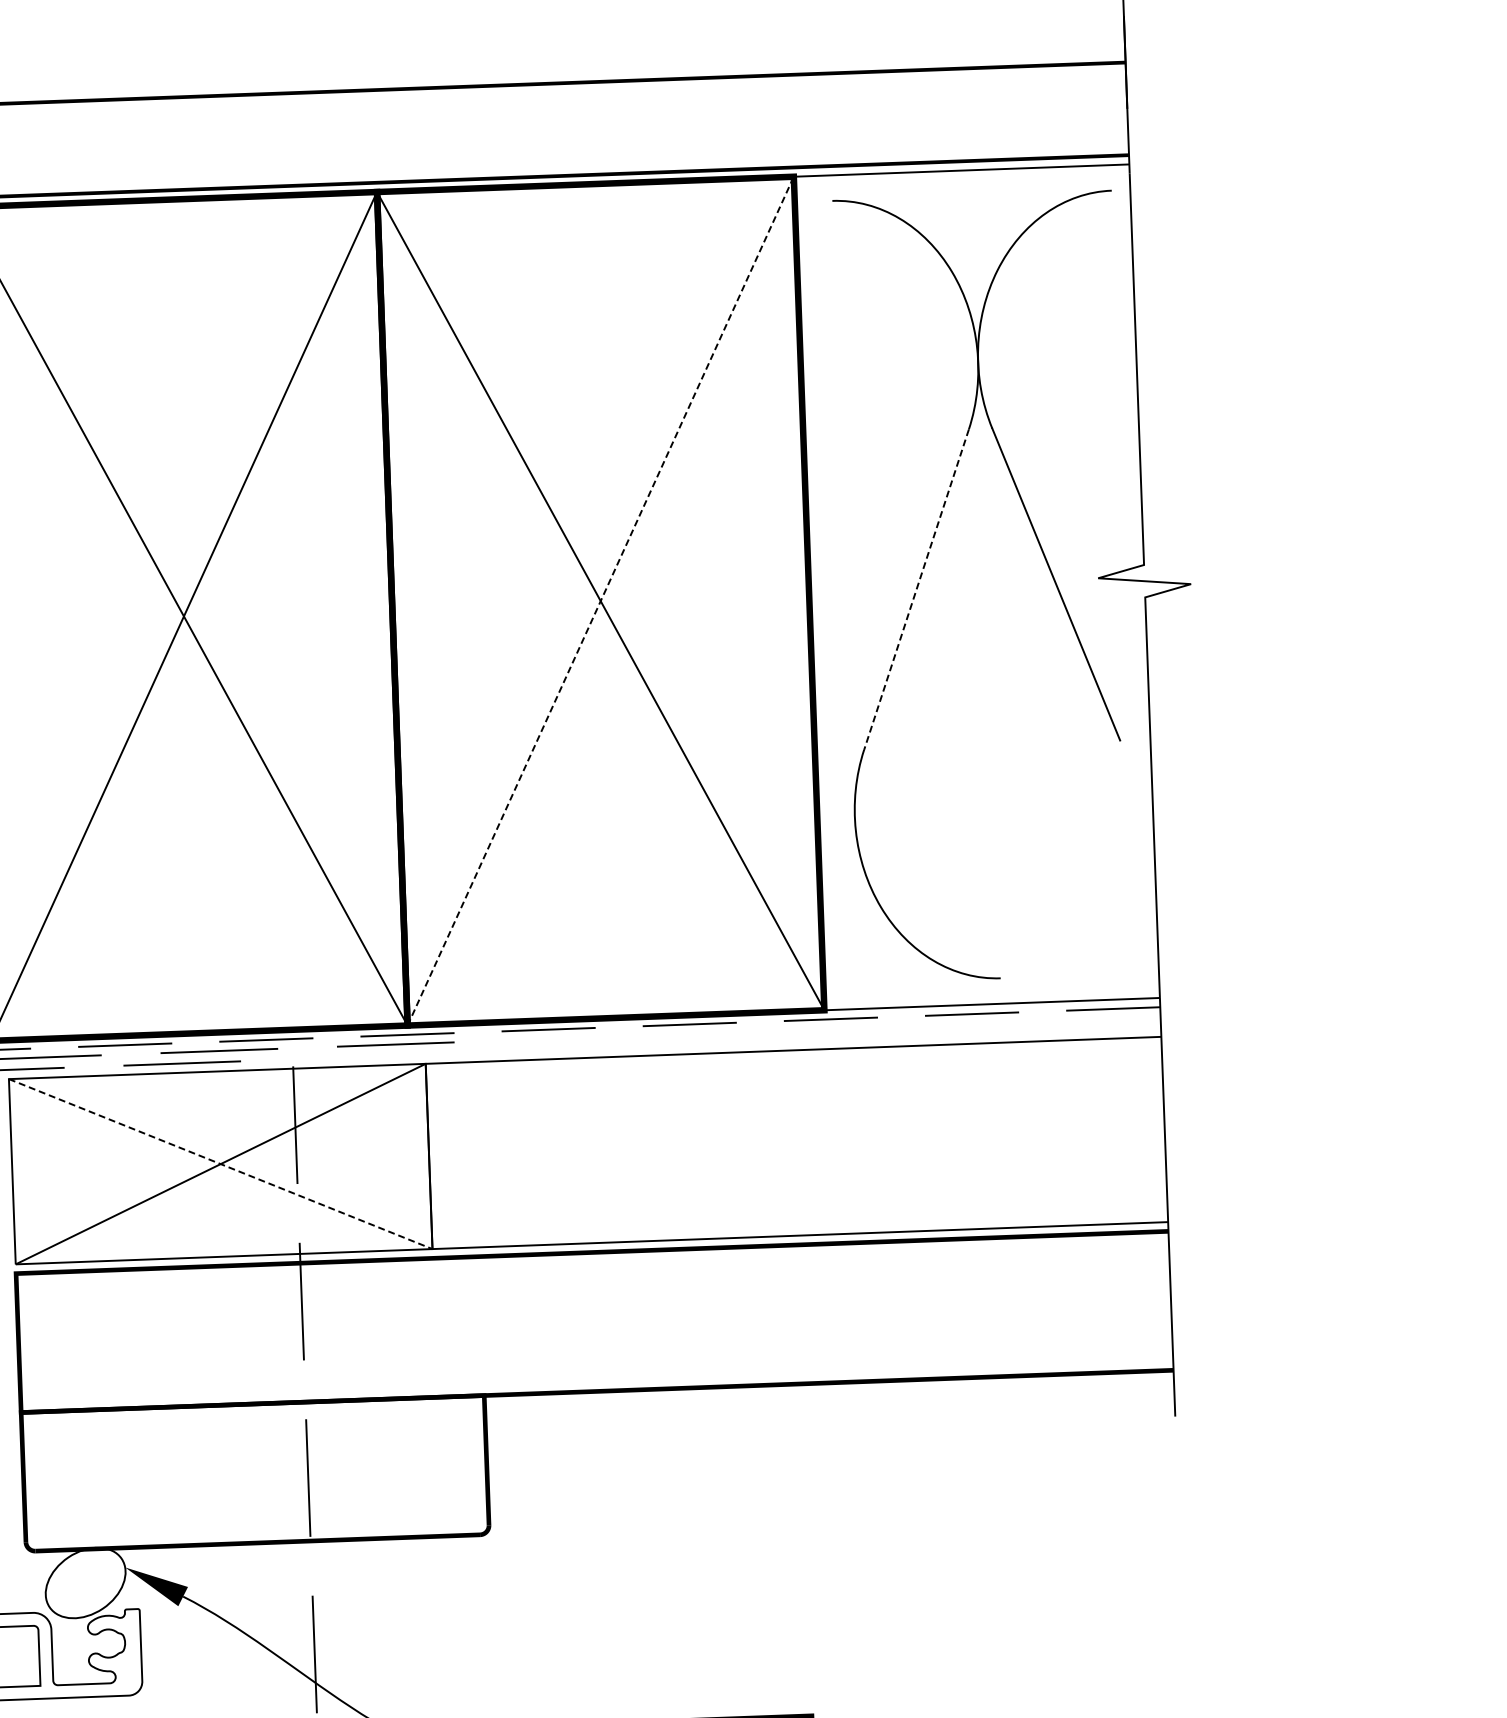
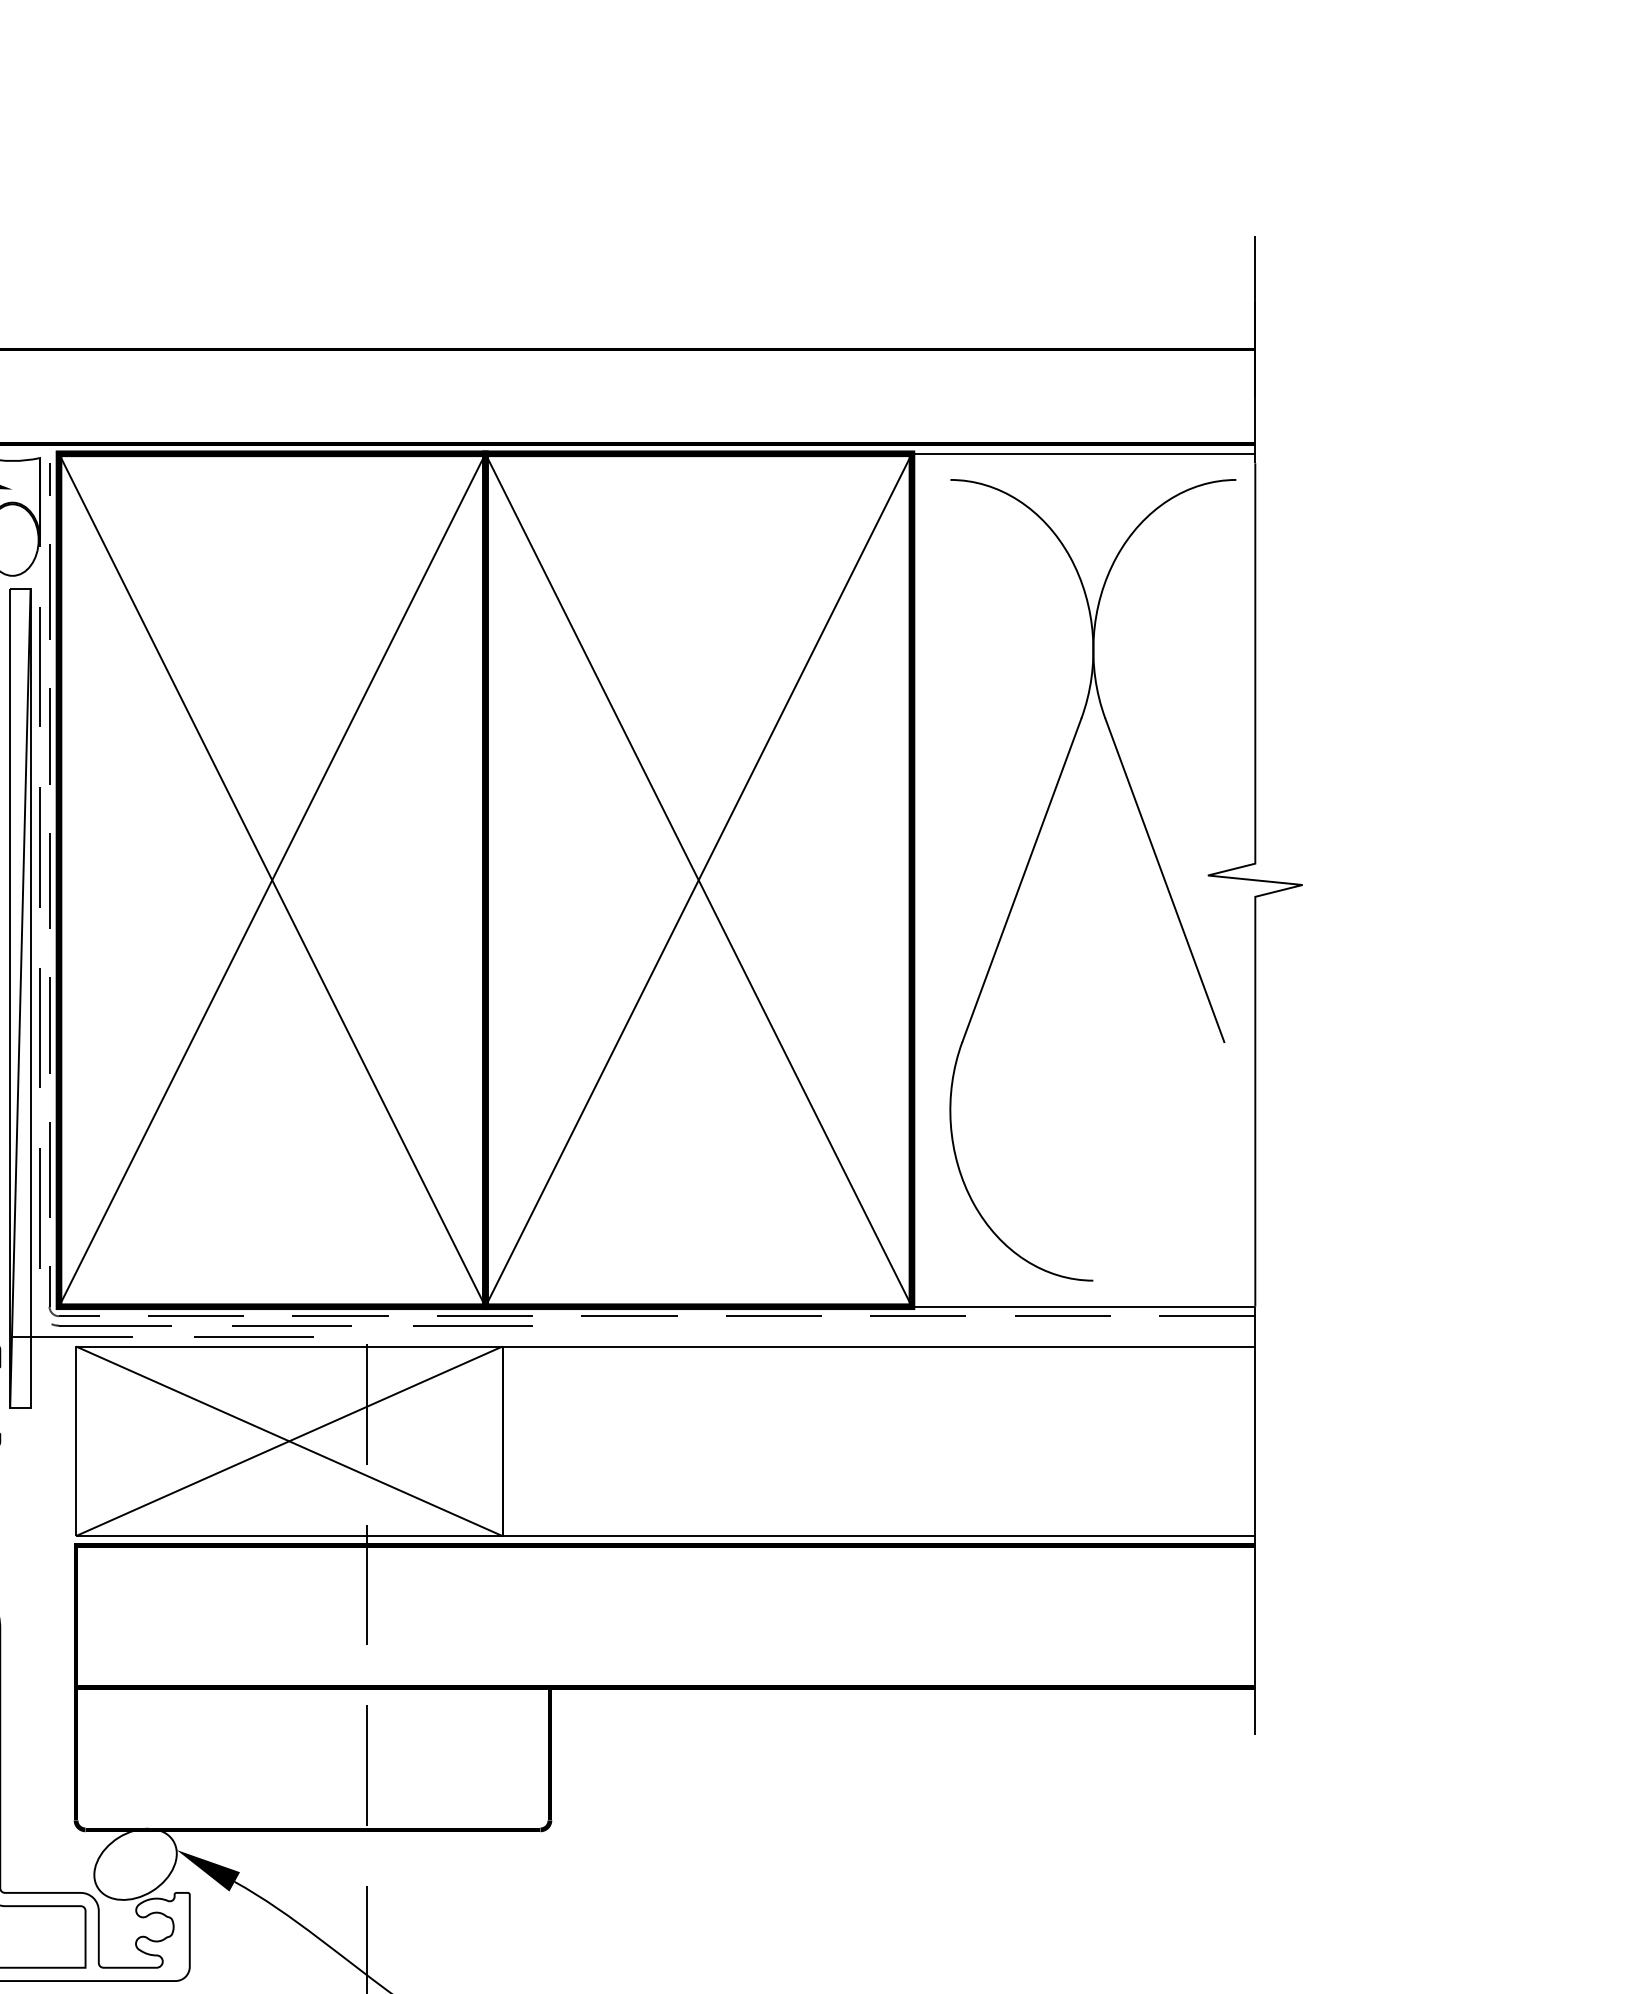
line: (916, 589) -> (1021, 880), dashed -> solid
line: (600, 601) -> (698, 880), dashed -> solid
line: (220, 1164) -> (289, 1441), dashed -> solid

